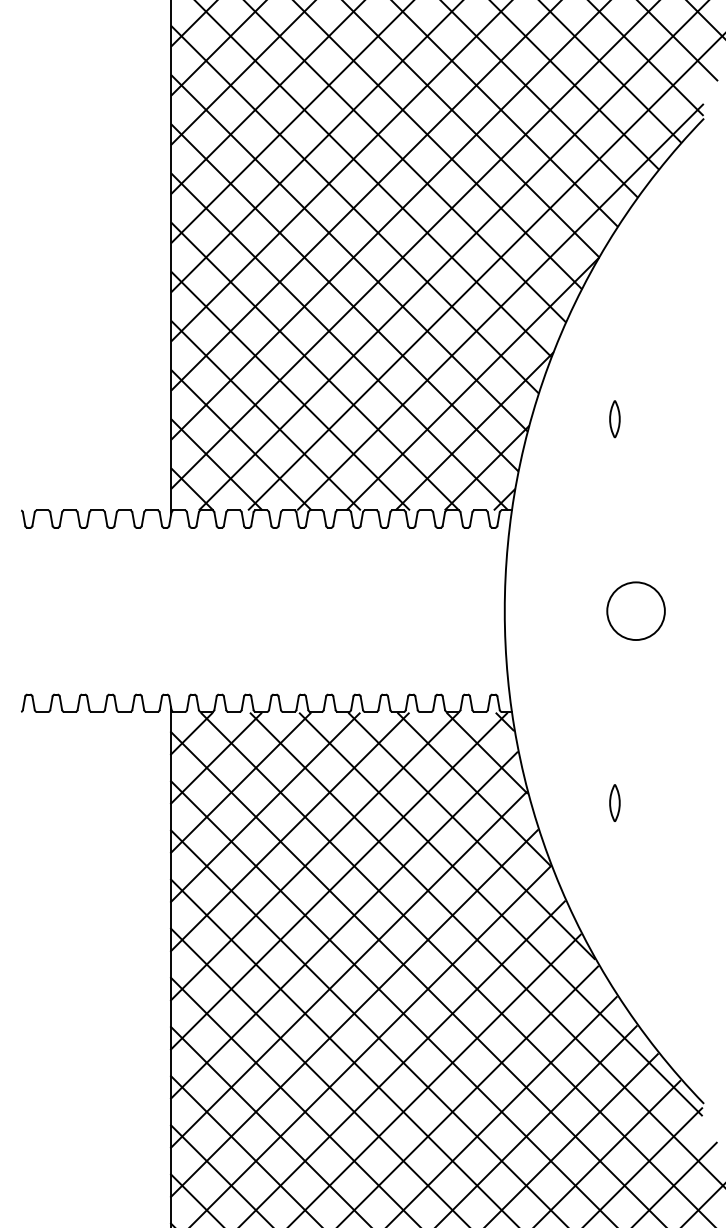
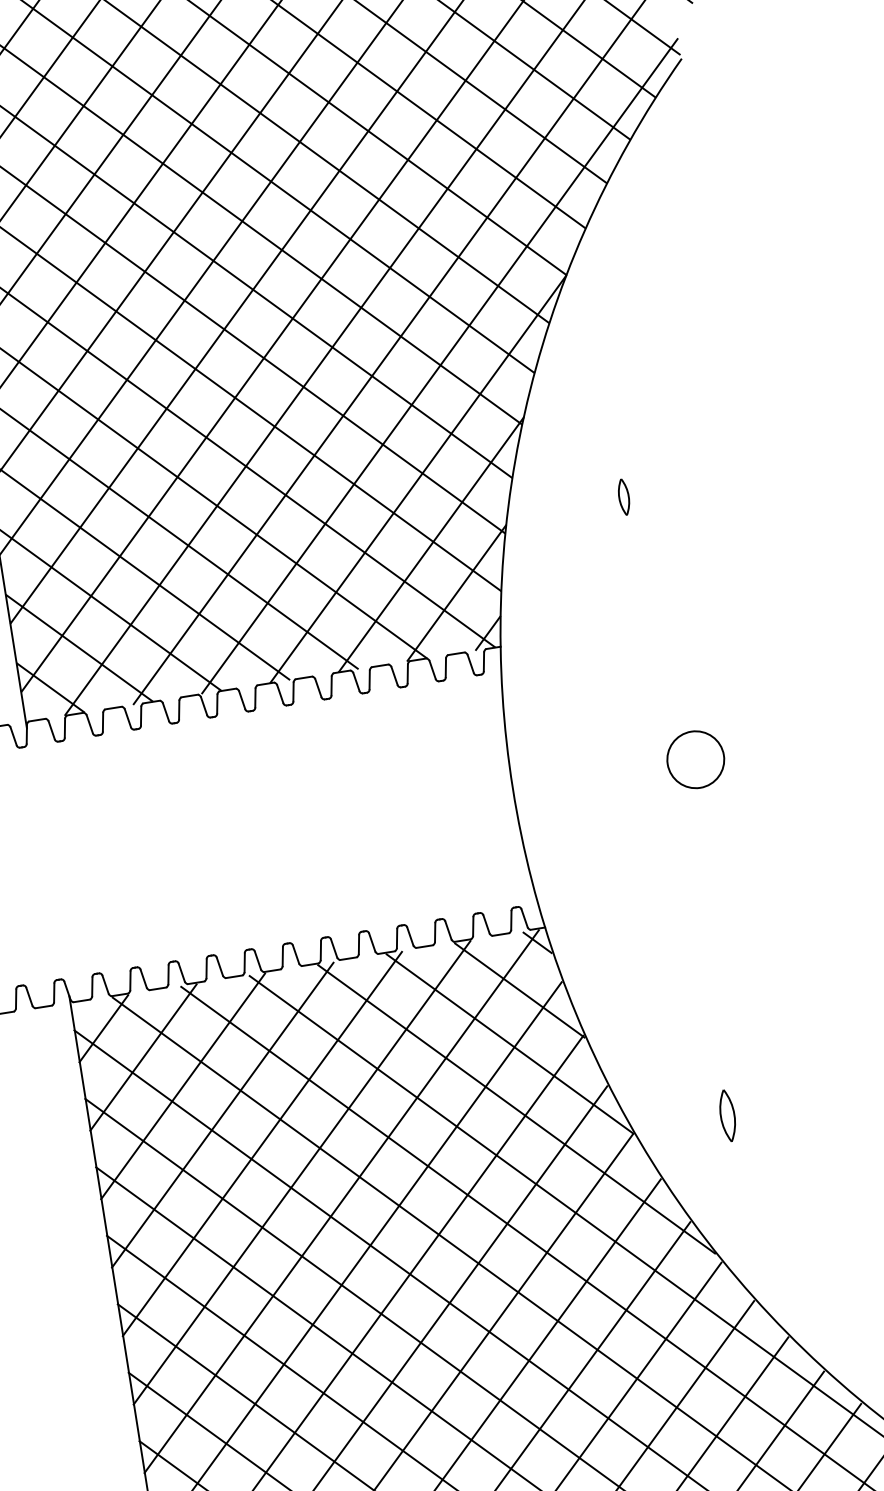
part: (614, 419) -> (623, 497), size x0.7
circle: (635, 611) -> (695, 760), size x0.7
part: (614, 802) -> (726, 1115), moved

